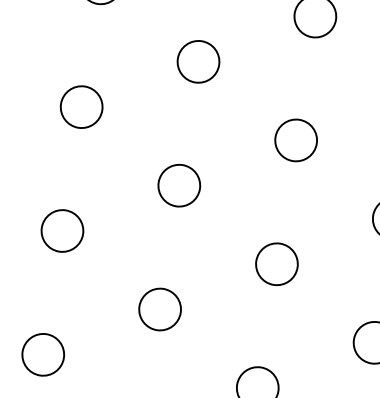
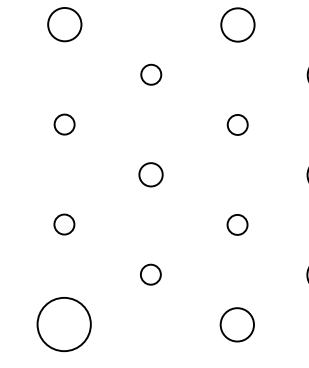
circle: (197, 61) -> (150, 74), size x0.6
circle: (81, 107) -> (64, 124), size x0.6
circle: (295, 139) -> (237, 124), size x0.6
circle: (178, 185) -> (150, 174), size x0.7
circle: (62, 230) -> (64, 224), size x0.6
circle: (276, 263) -> (237, 224), size x0.6
circle: (159, 309) -> (150, 274), size x0.6
circle: (42, 354) -> (63, 324), size x1.6

